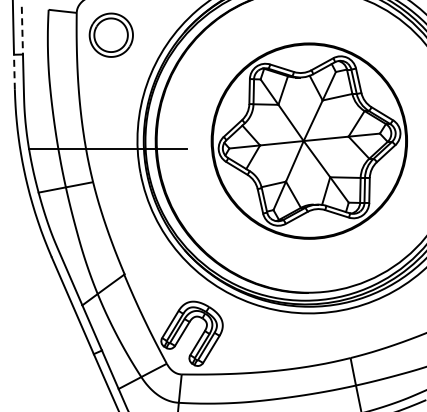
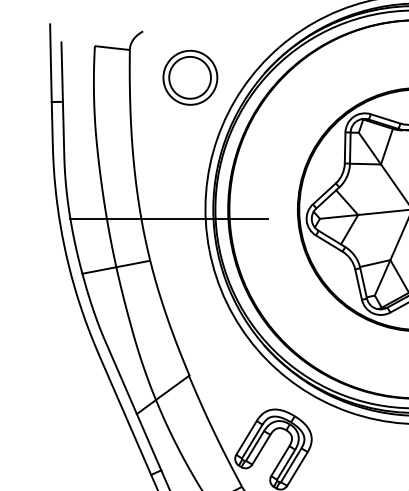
line: (22, 30) -> (62, 71), dashed -> solid
part: (110, 34) -> (189, 76), moved
line: (14, 72) -> (52, 124), dashed -> solid

